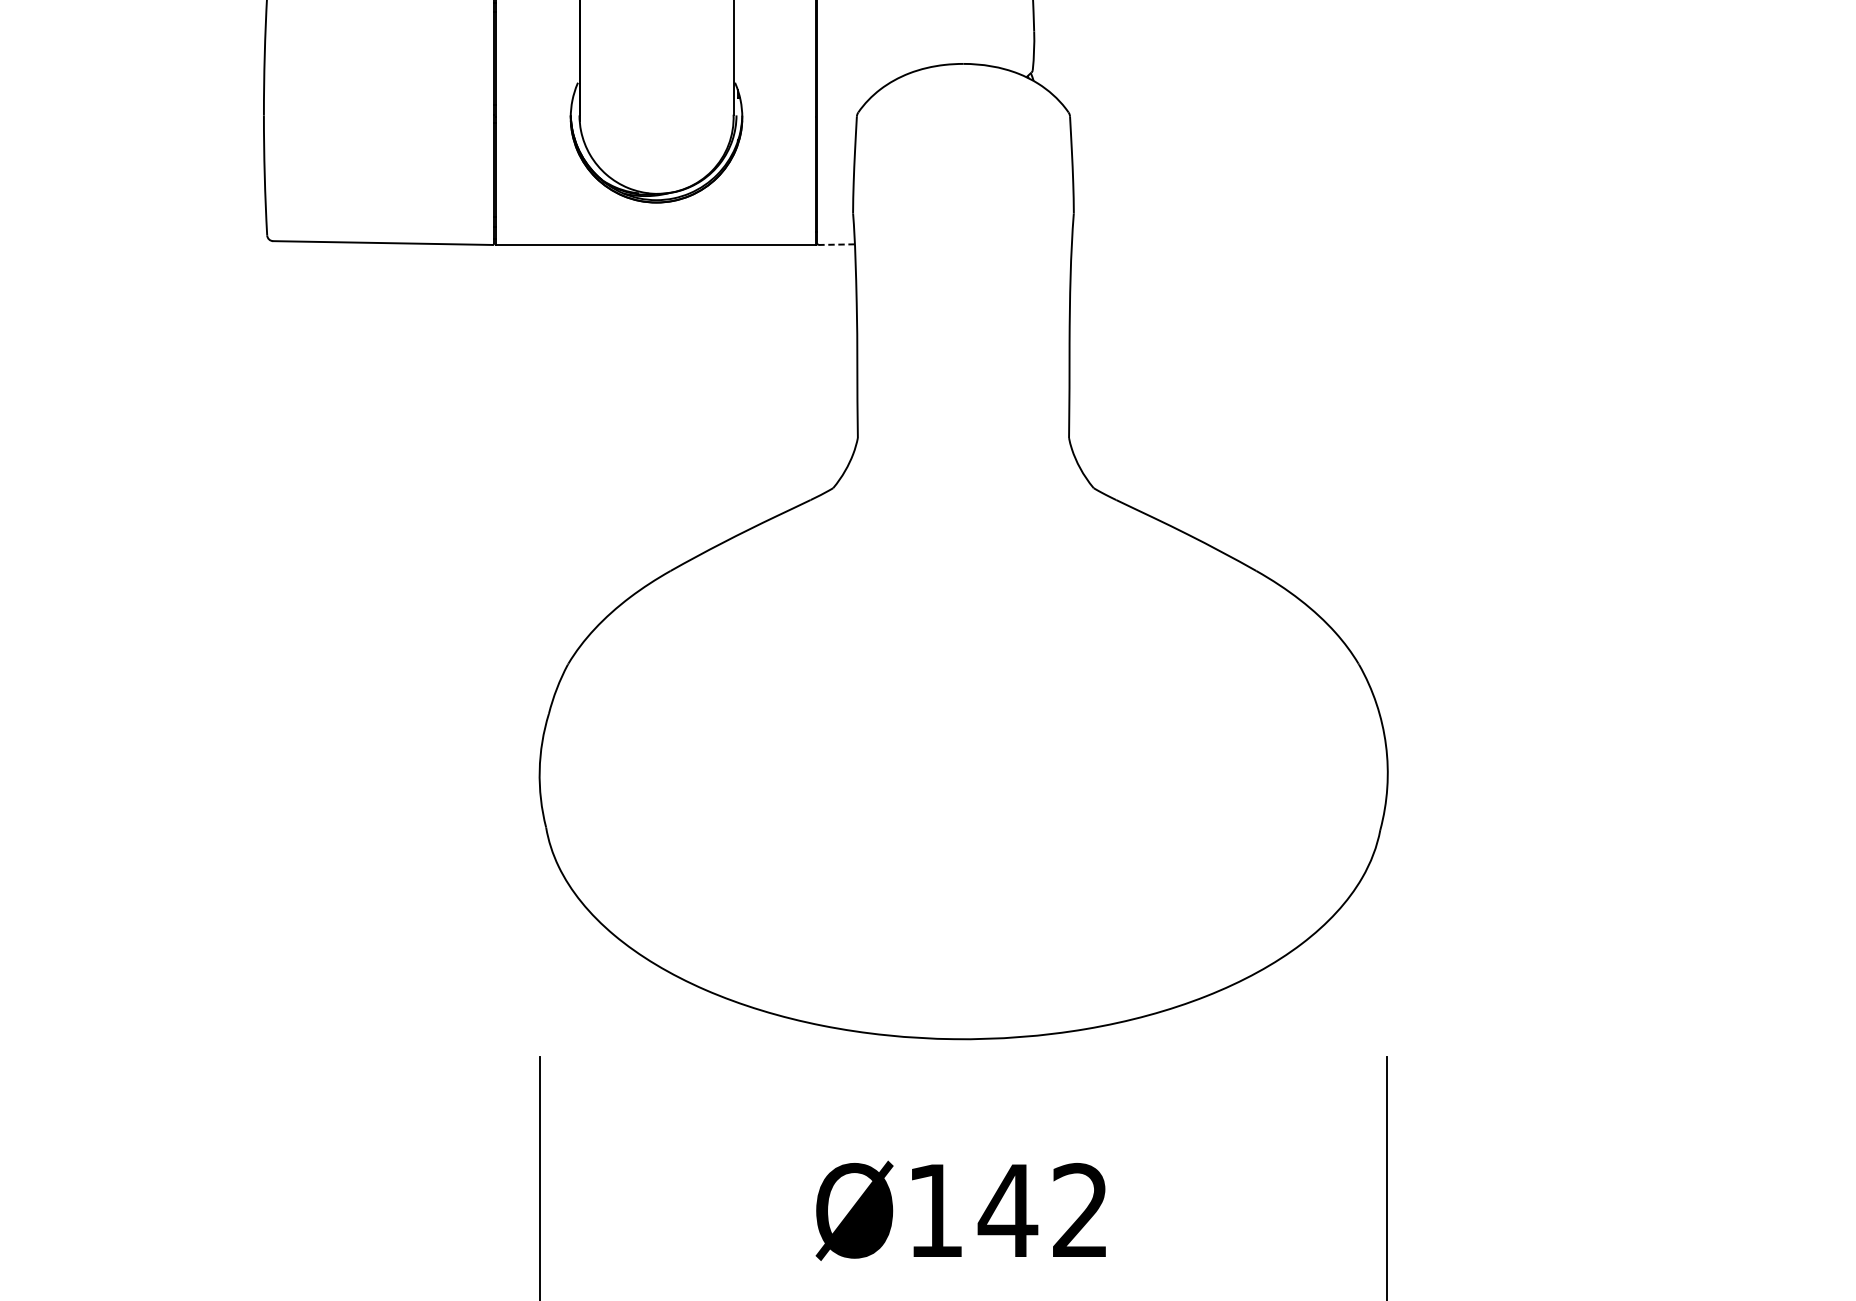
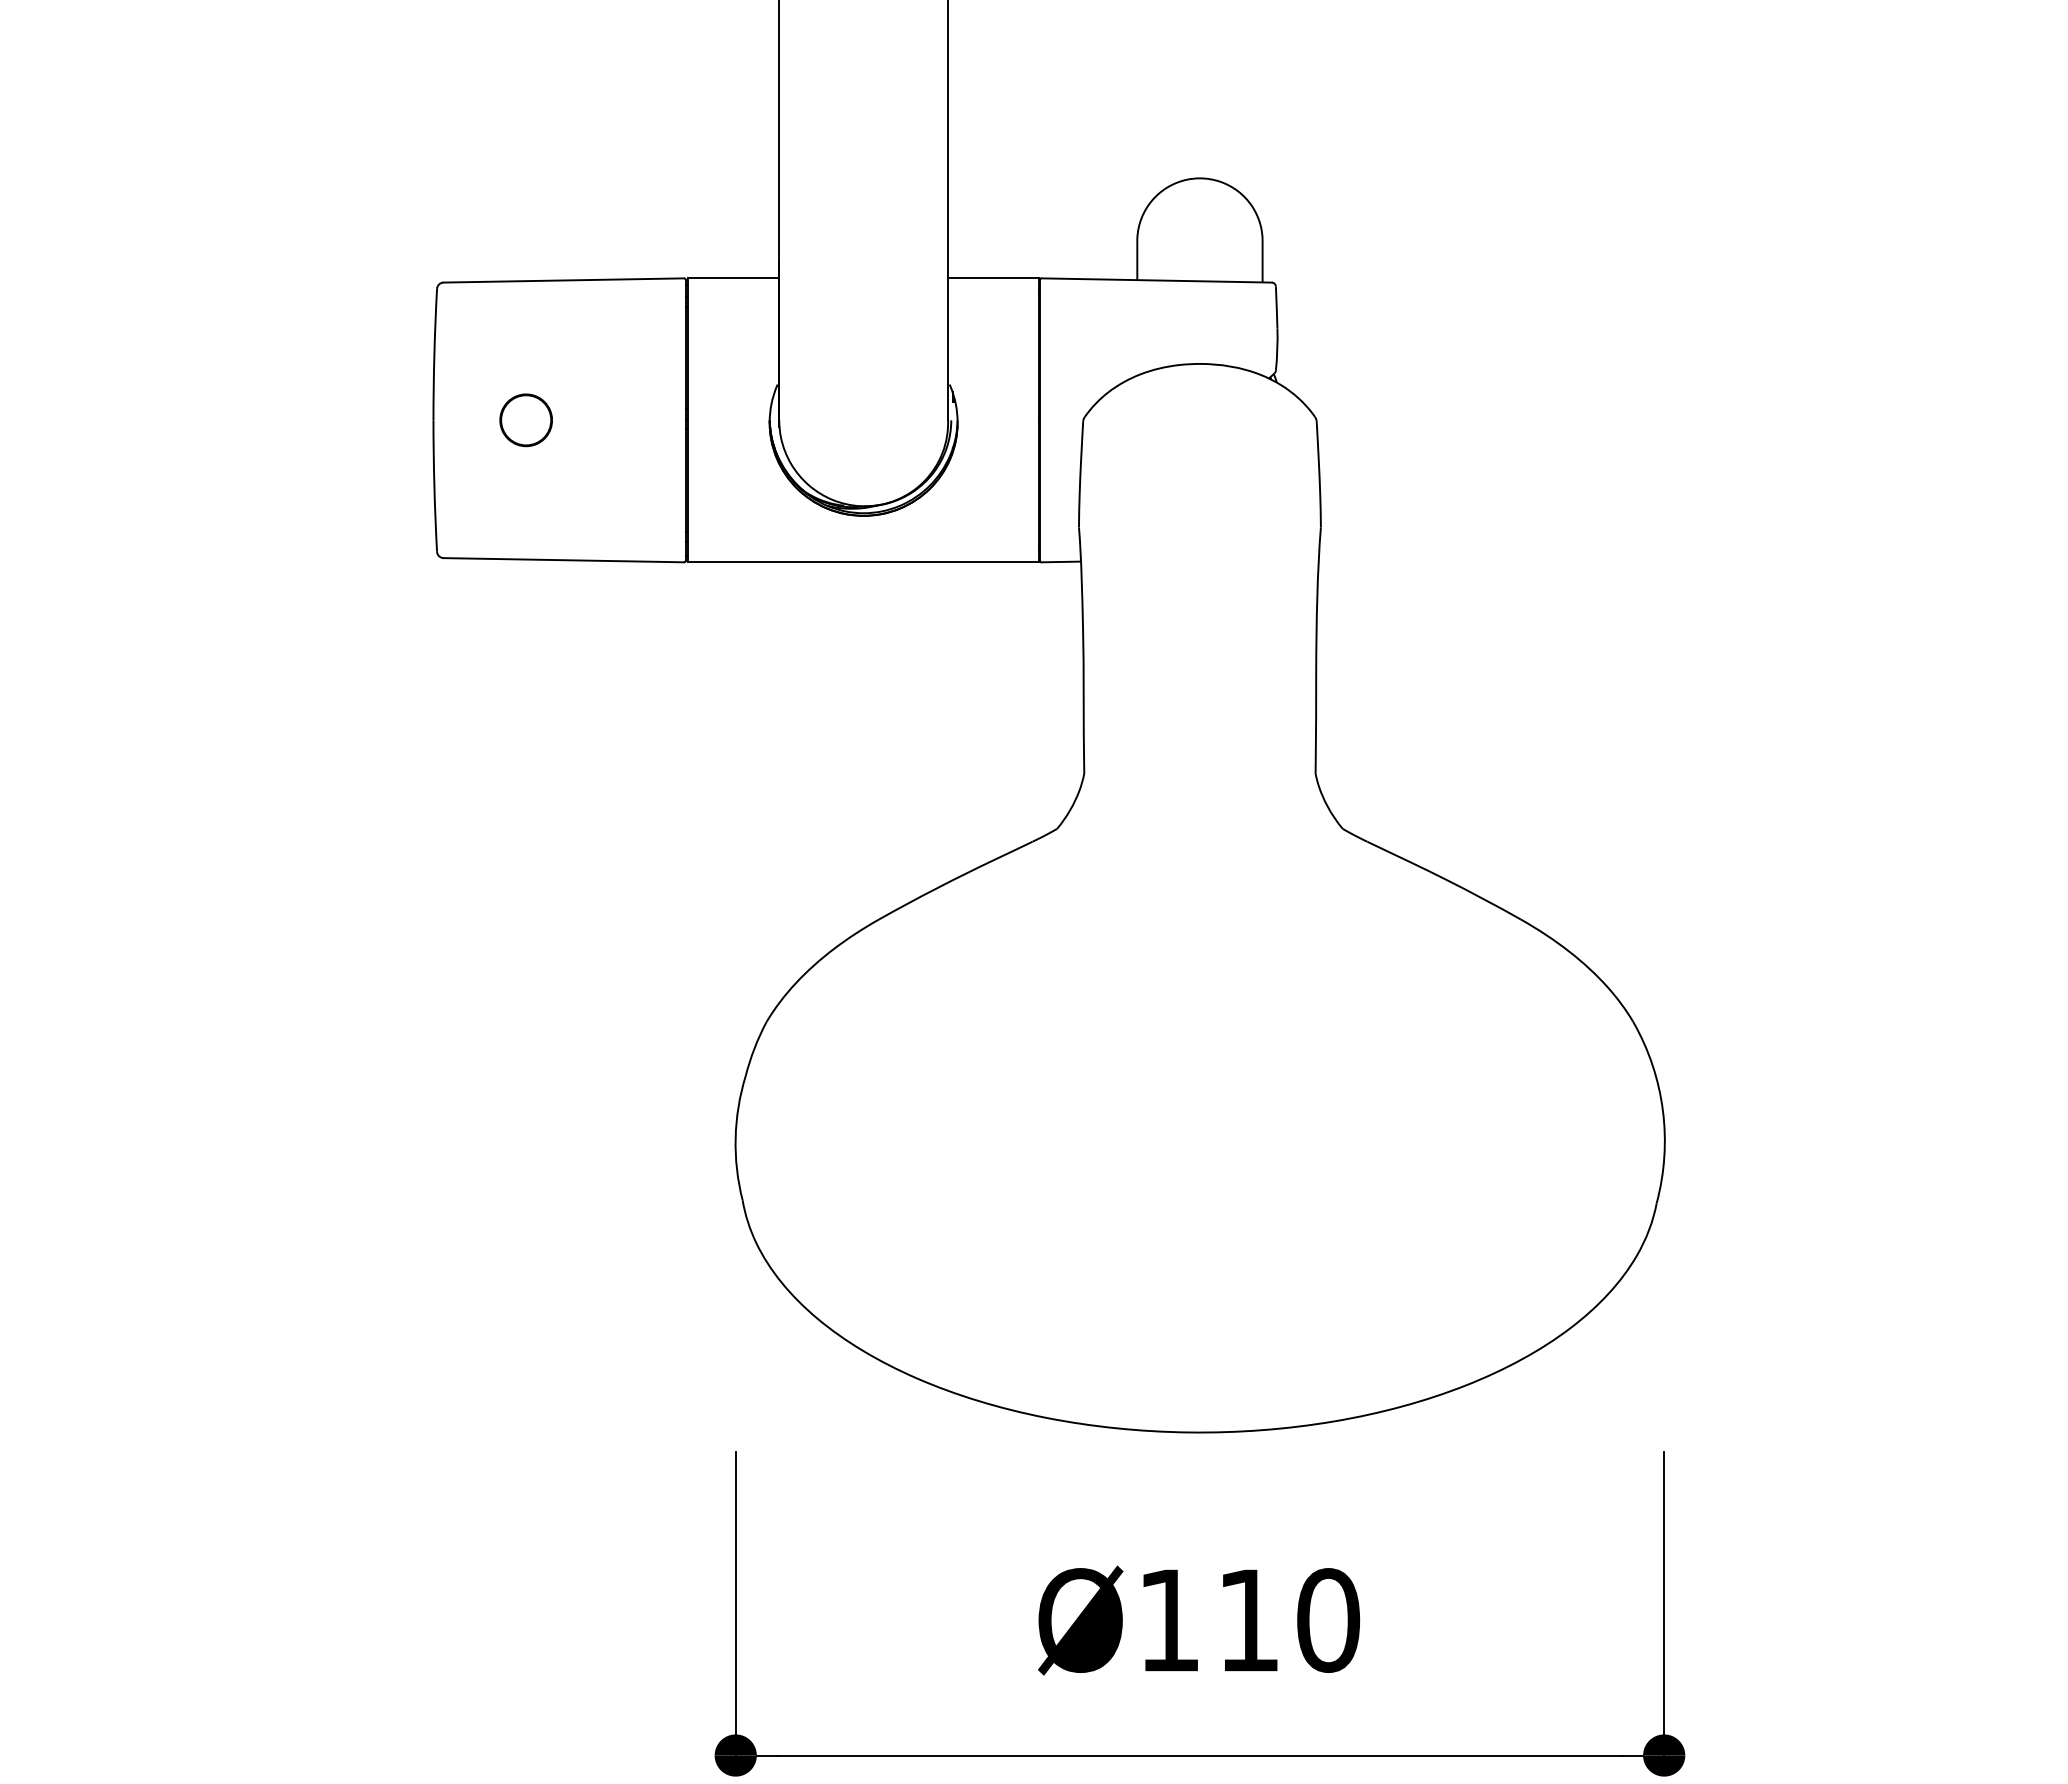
part: (347, 115) -> (525, 420), added
line: (837, 244) -> (1061, 561), dashed -> solid
text: (1043, 1210) -> (1287, 1620), Ø142 -> Ø110

